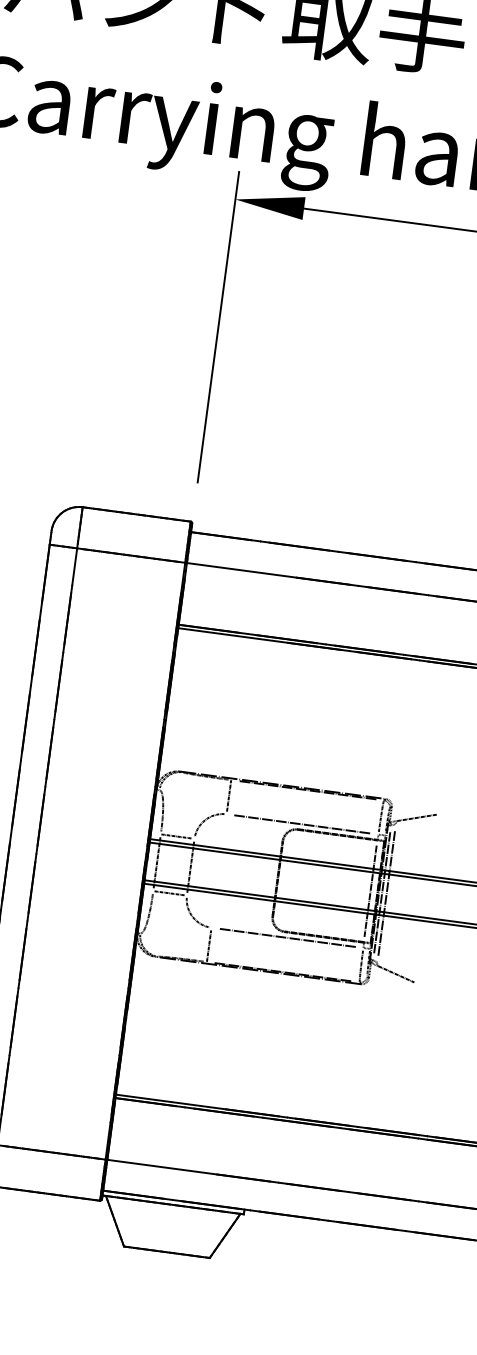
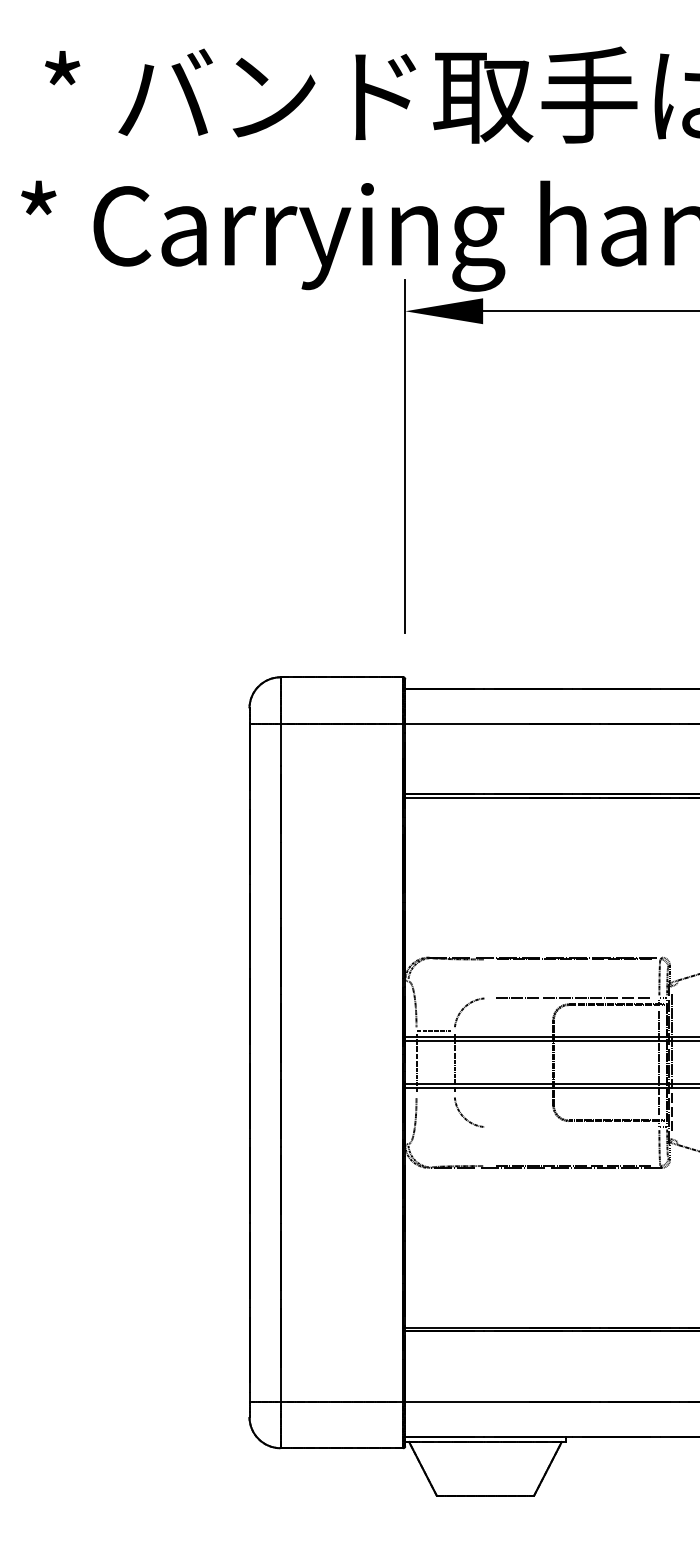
line: (228, 795) -> (486, 977), removed
line: (169, 892) -> (434, 1094), removed
line: (386, 893) -> (677, 1062), removed
line: (286, 938) -> (572, 1127), removed
line: (208, 945) -> (486, 1147), removed

